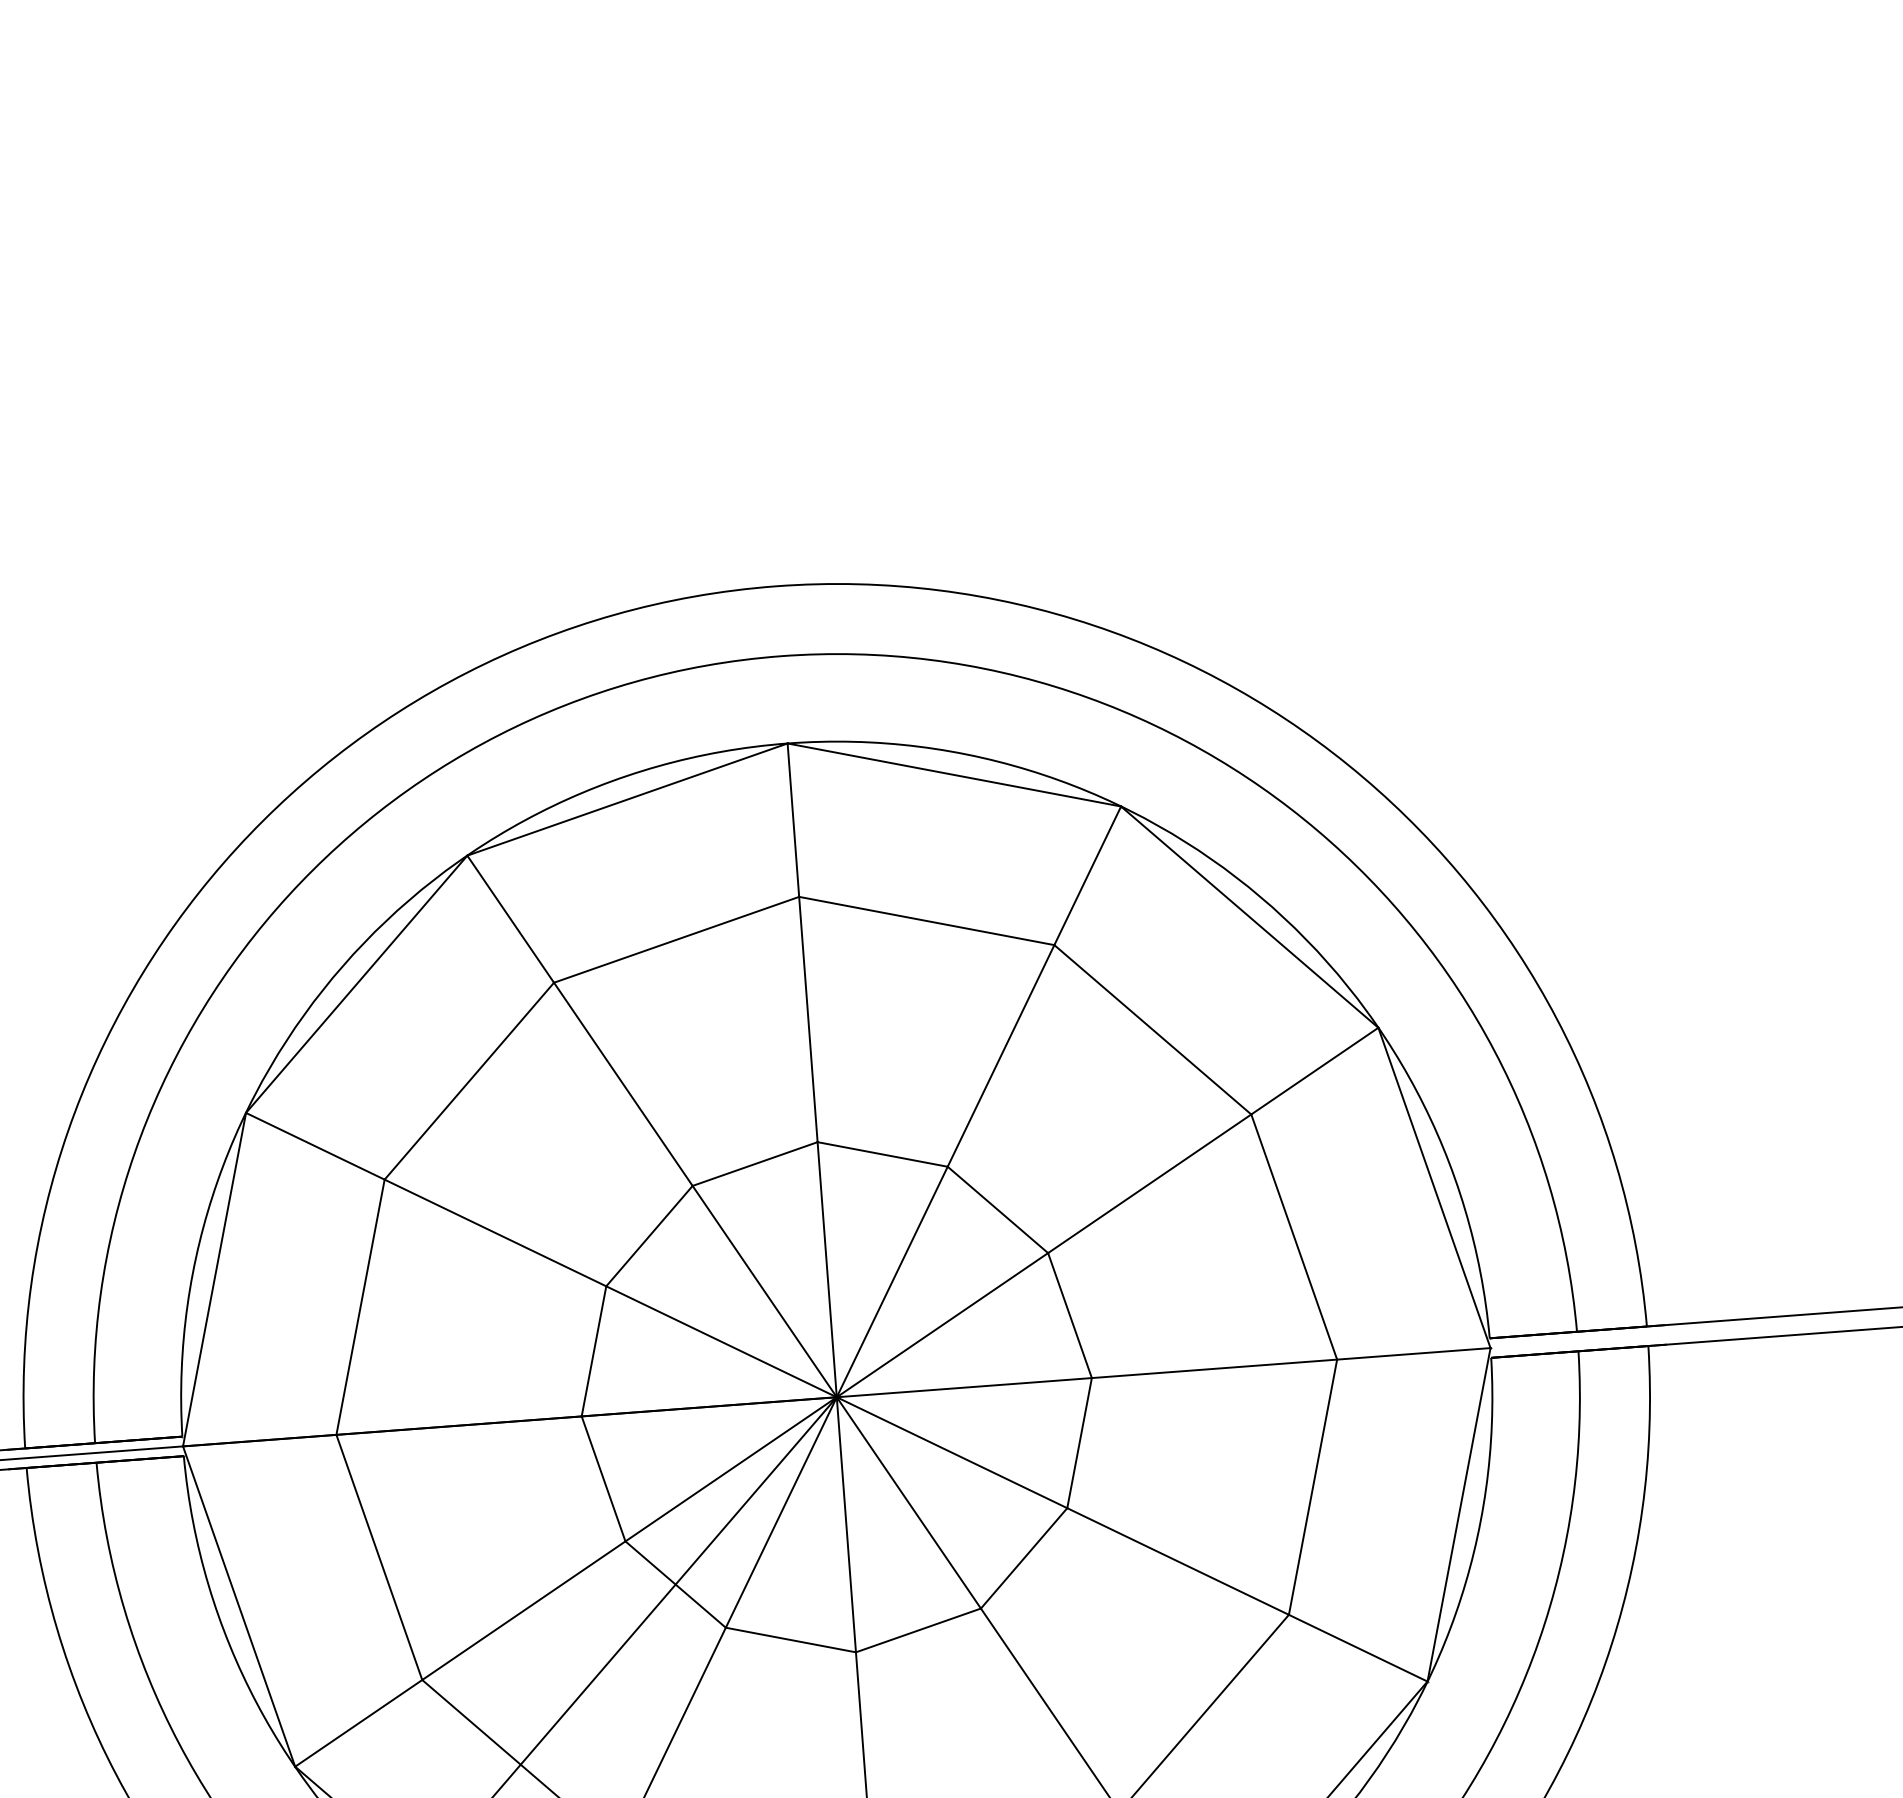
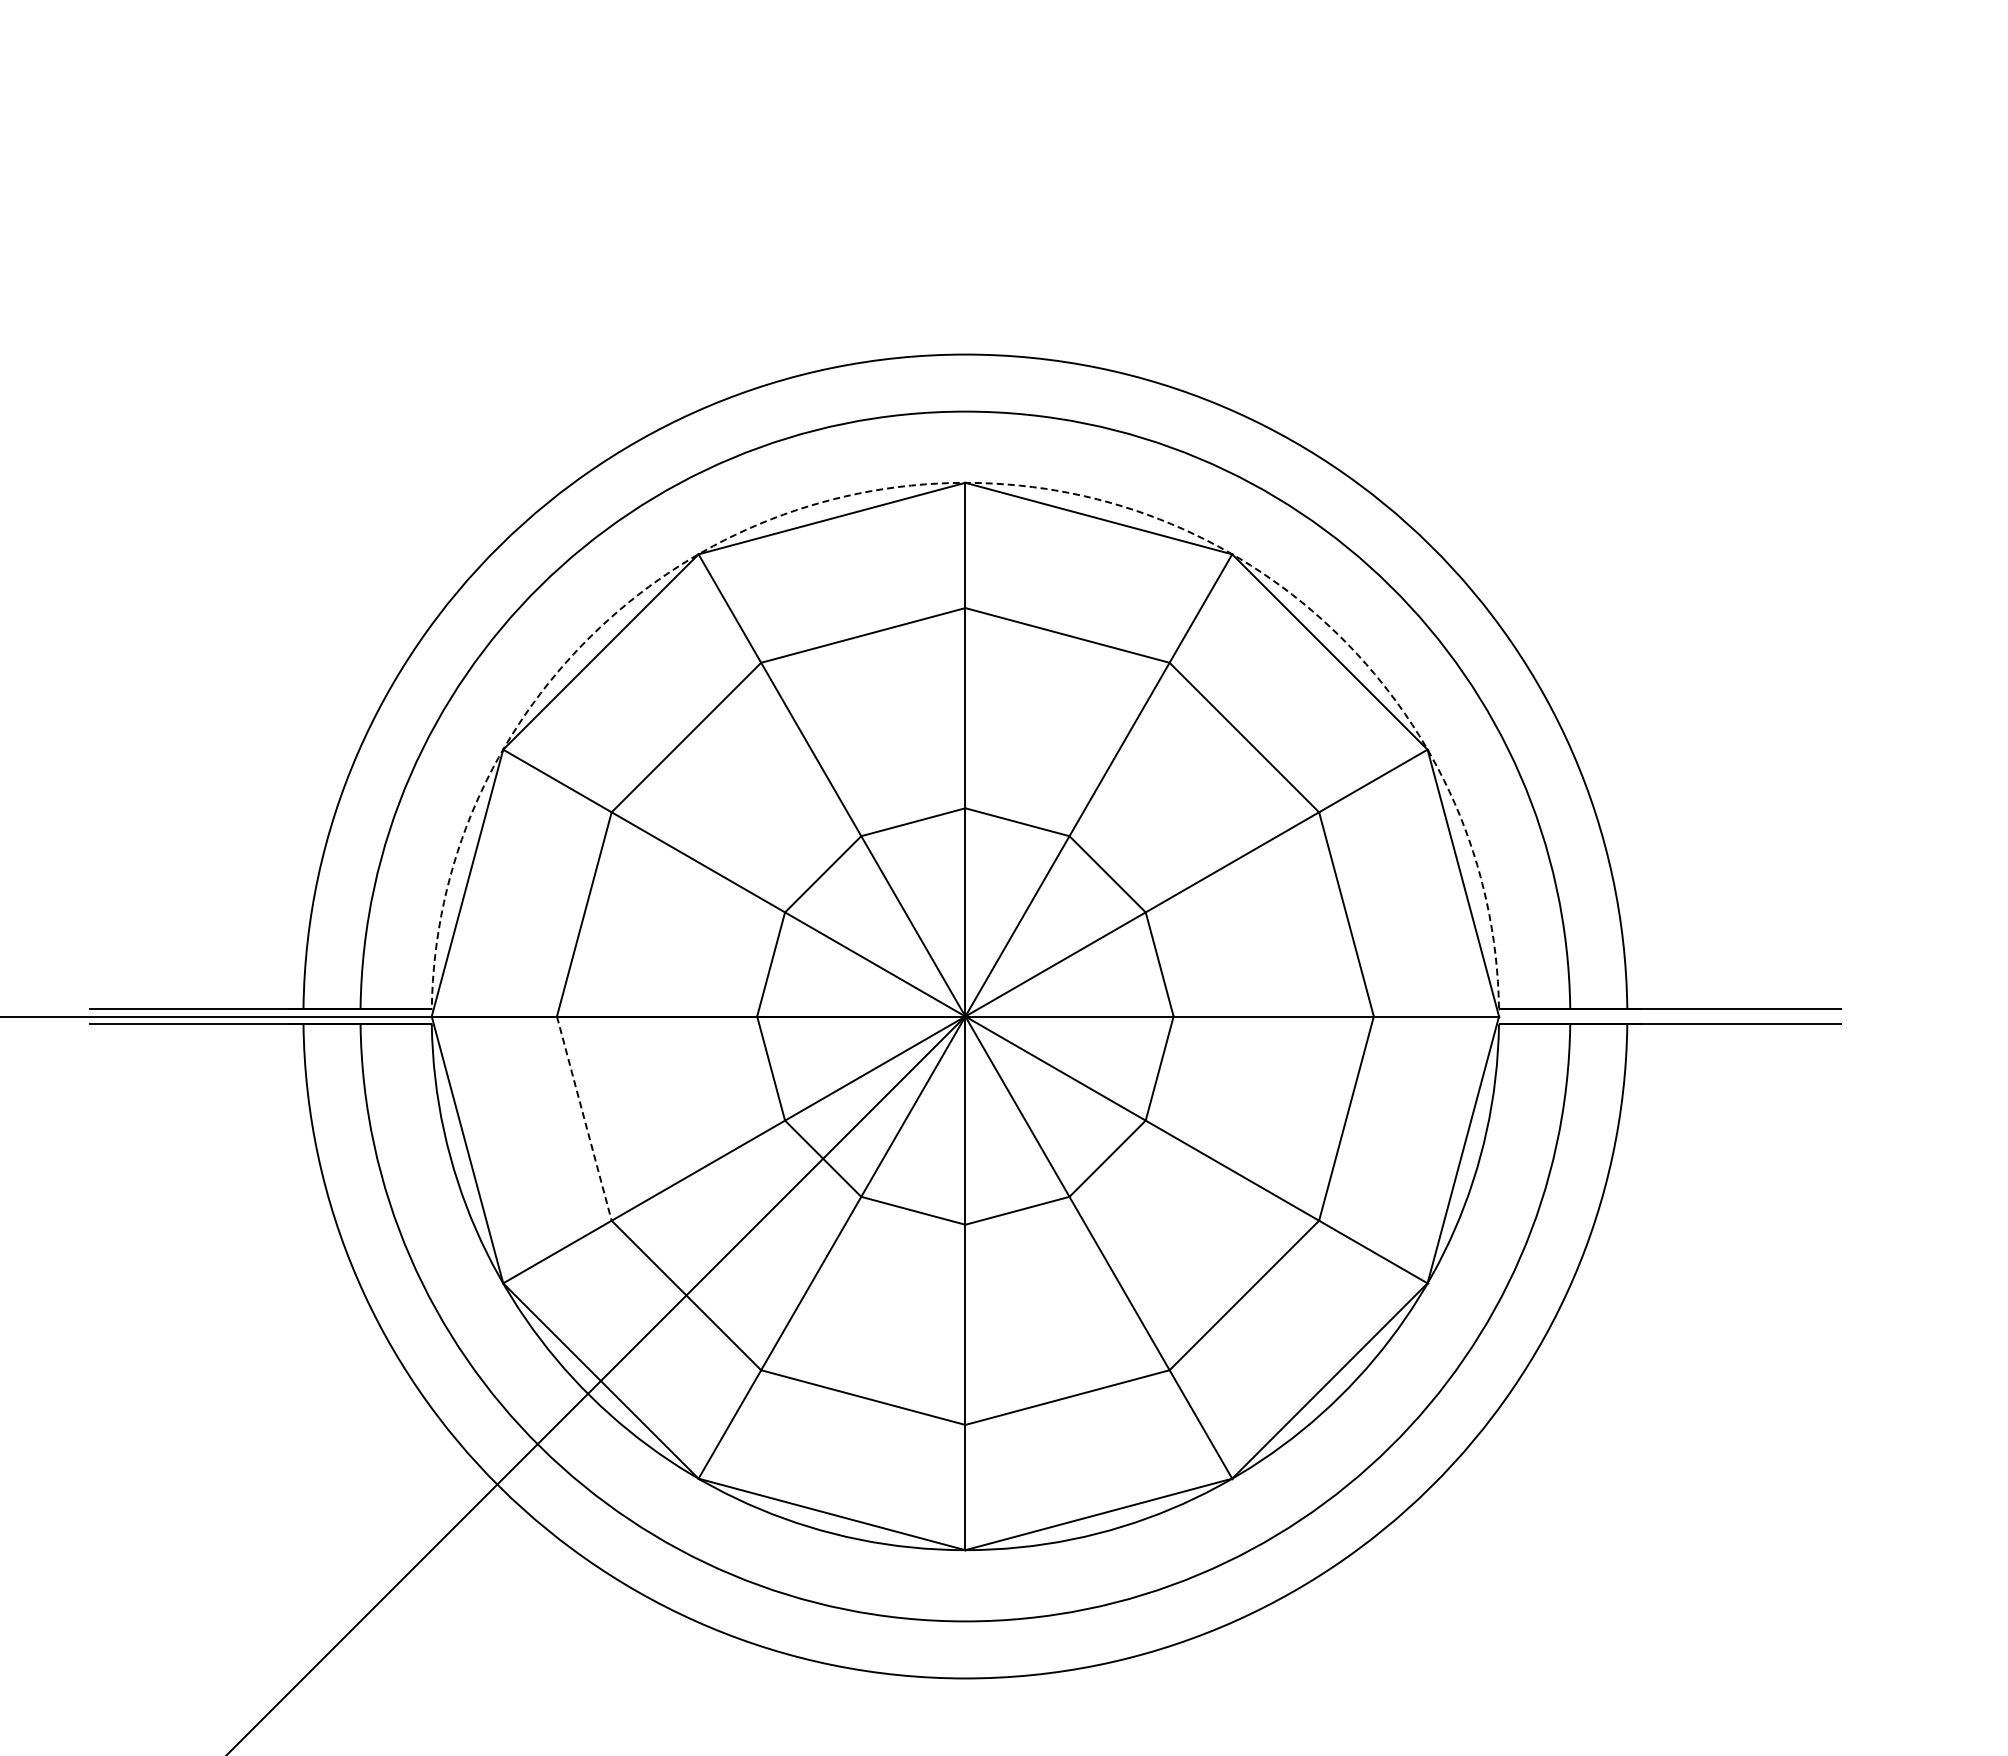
arc: (787, 743) -> (965, 482), solid -> dashed
line: (379, 1557) -> (584, 1118), solid -> dashed

